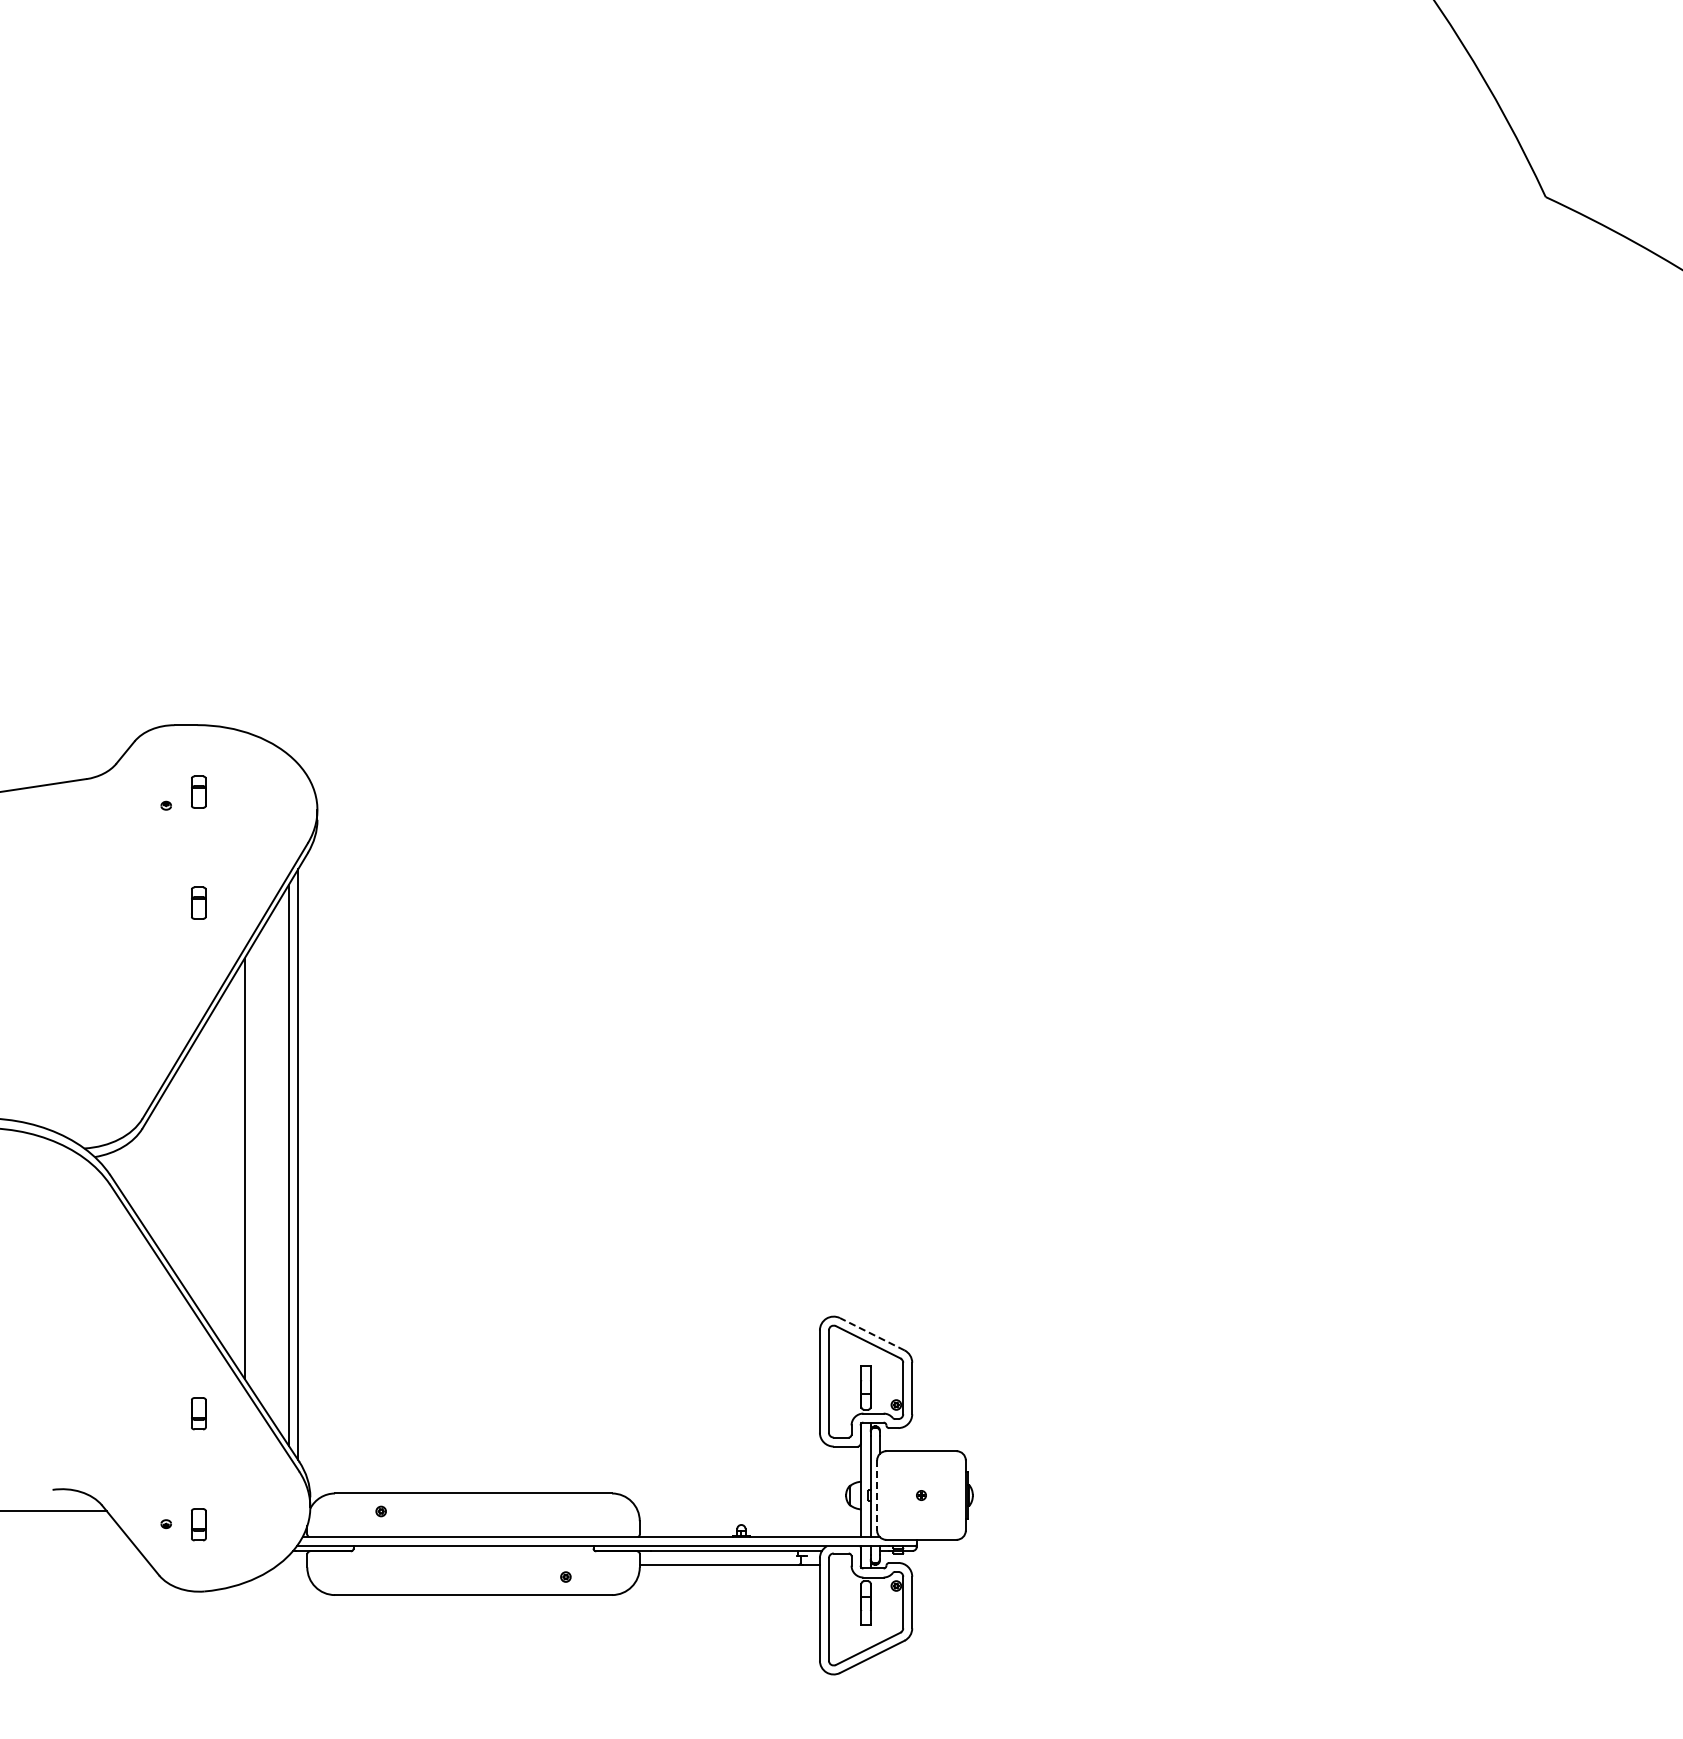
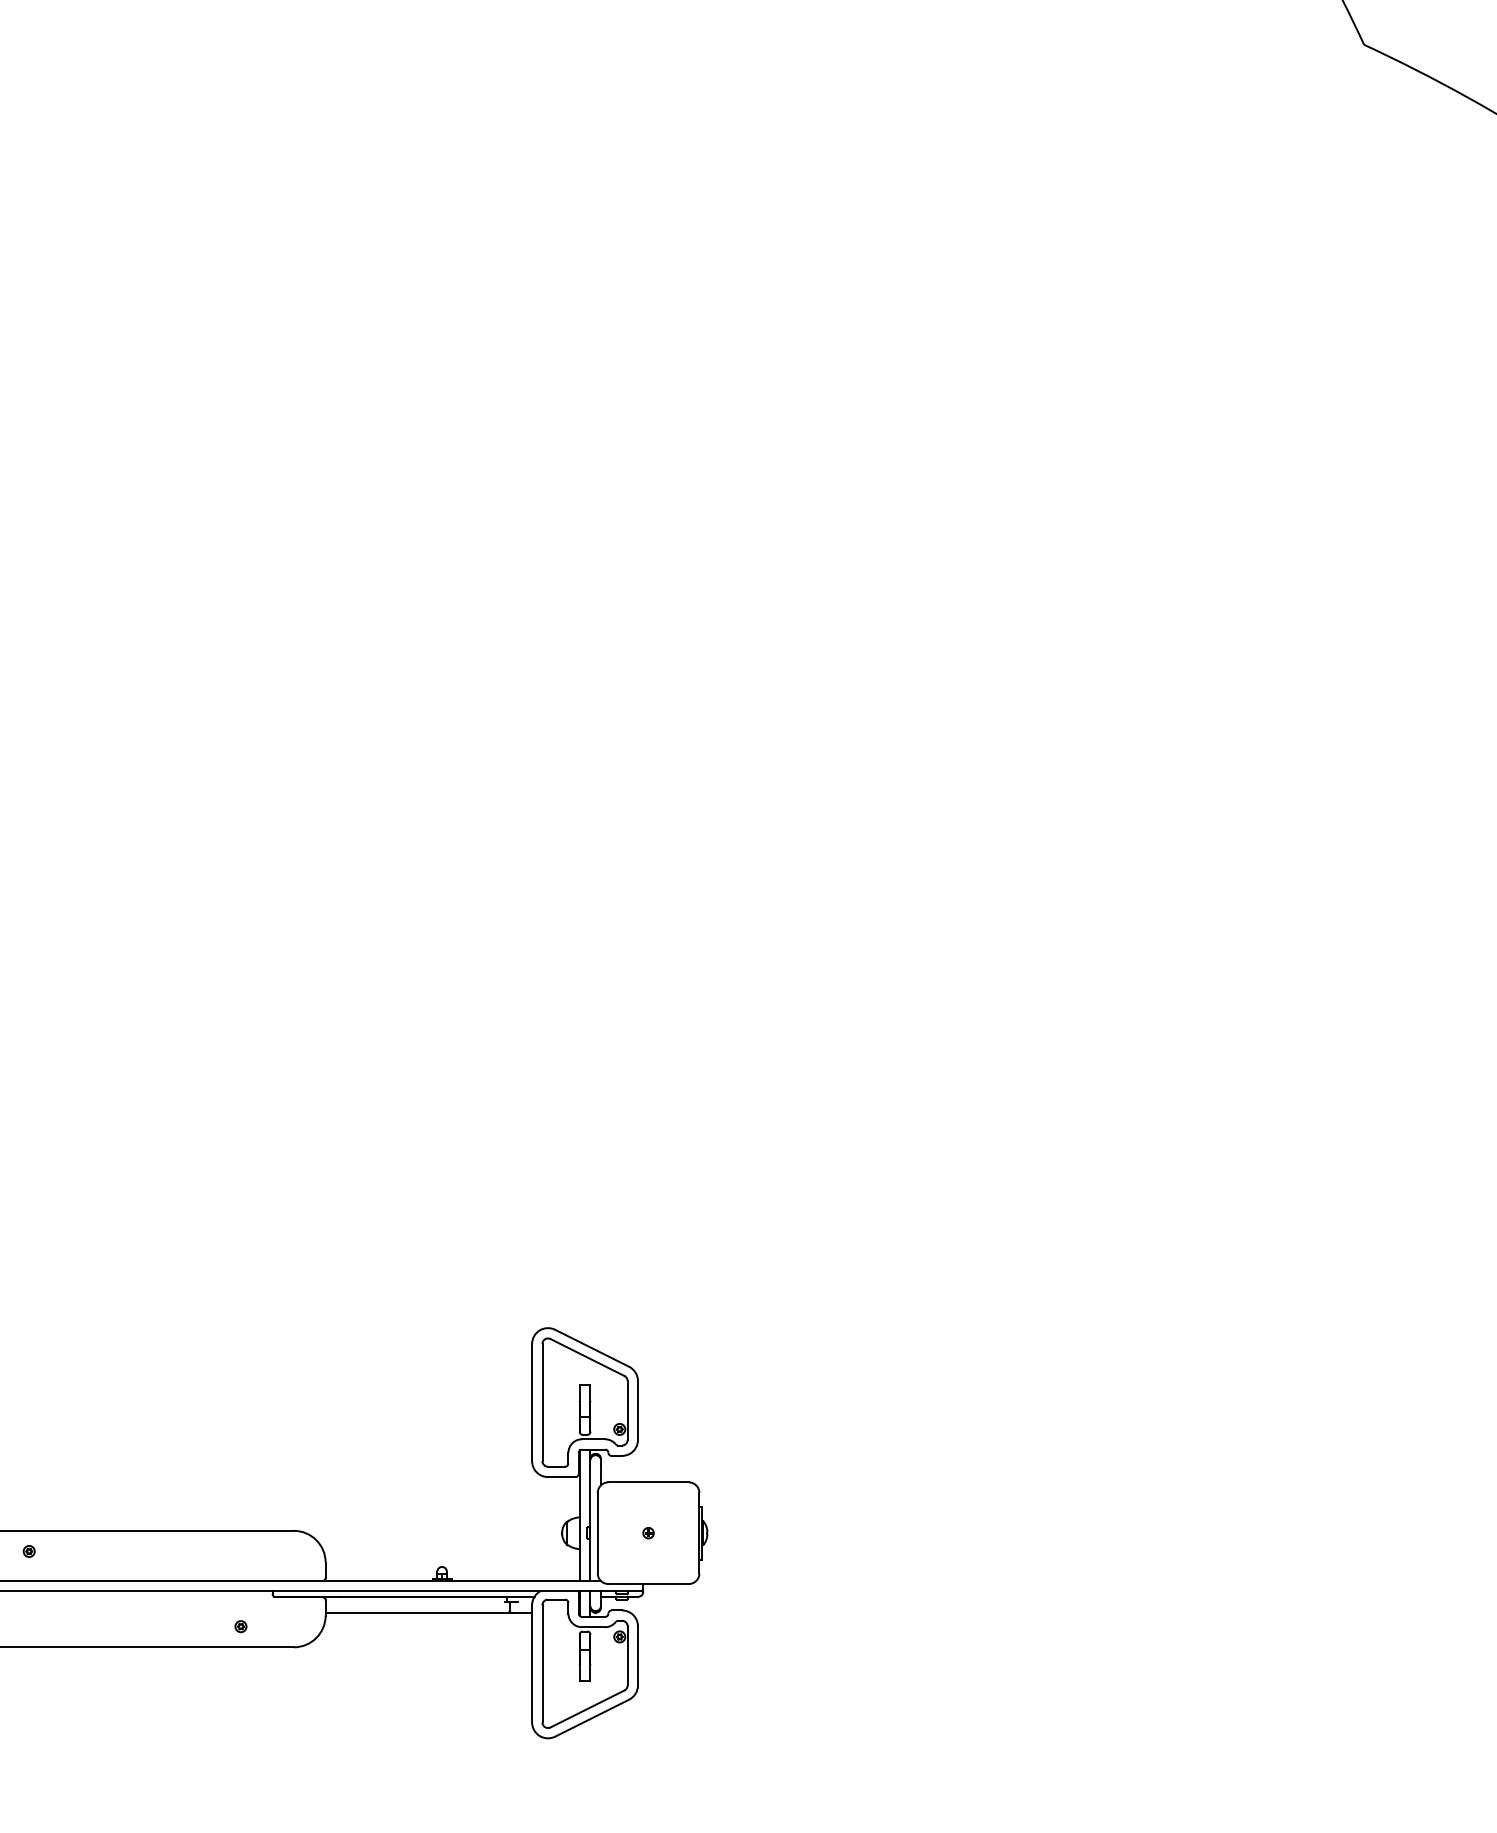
line: (871, 1334) -> (591, 1348), dashed -> solid
line: (877, 1496) -> (598, 1534), dashed -> solid

